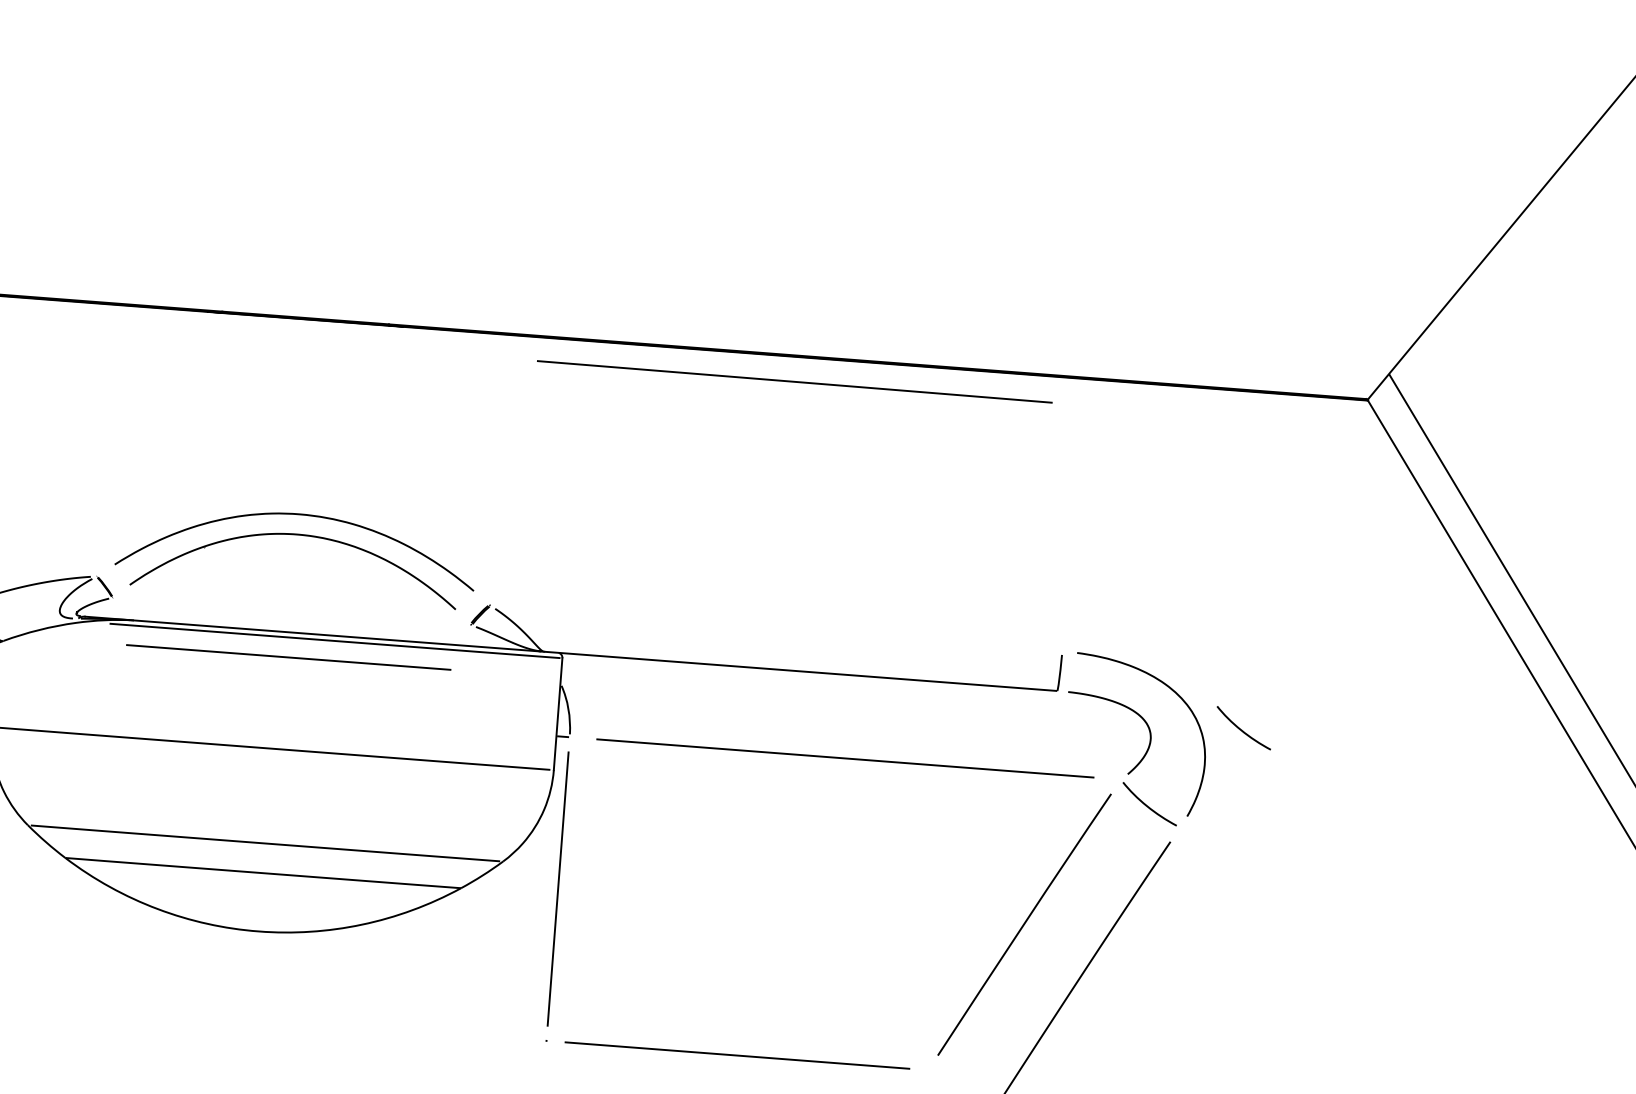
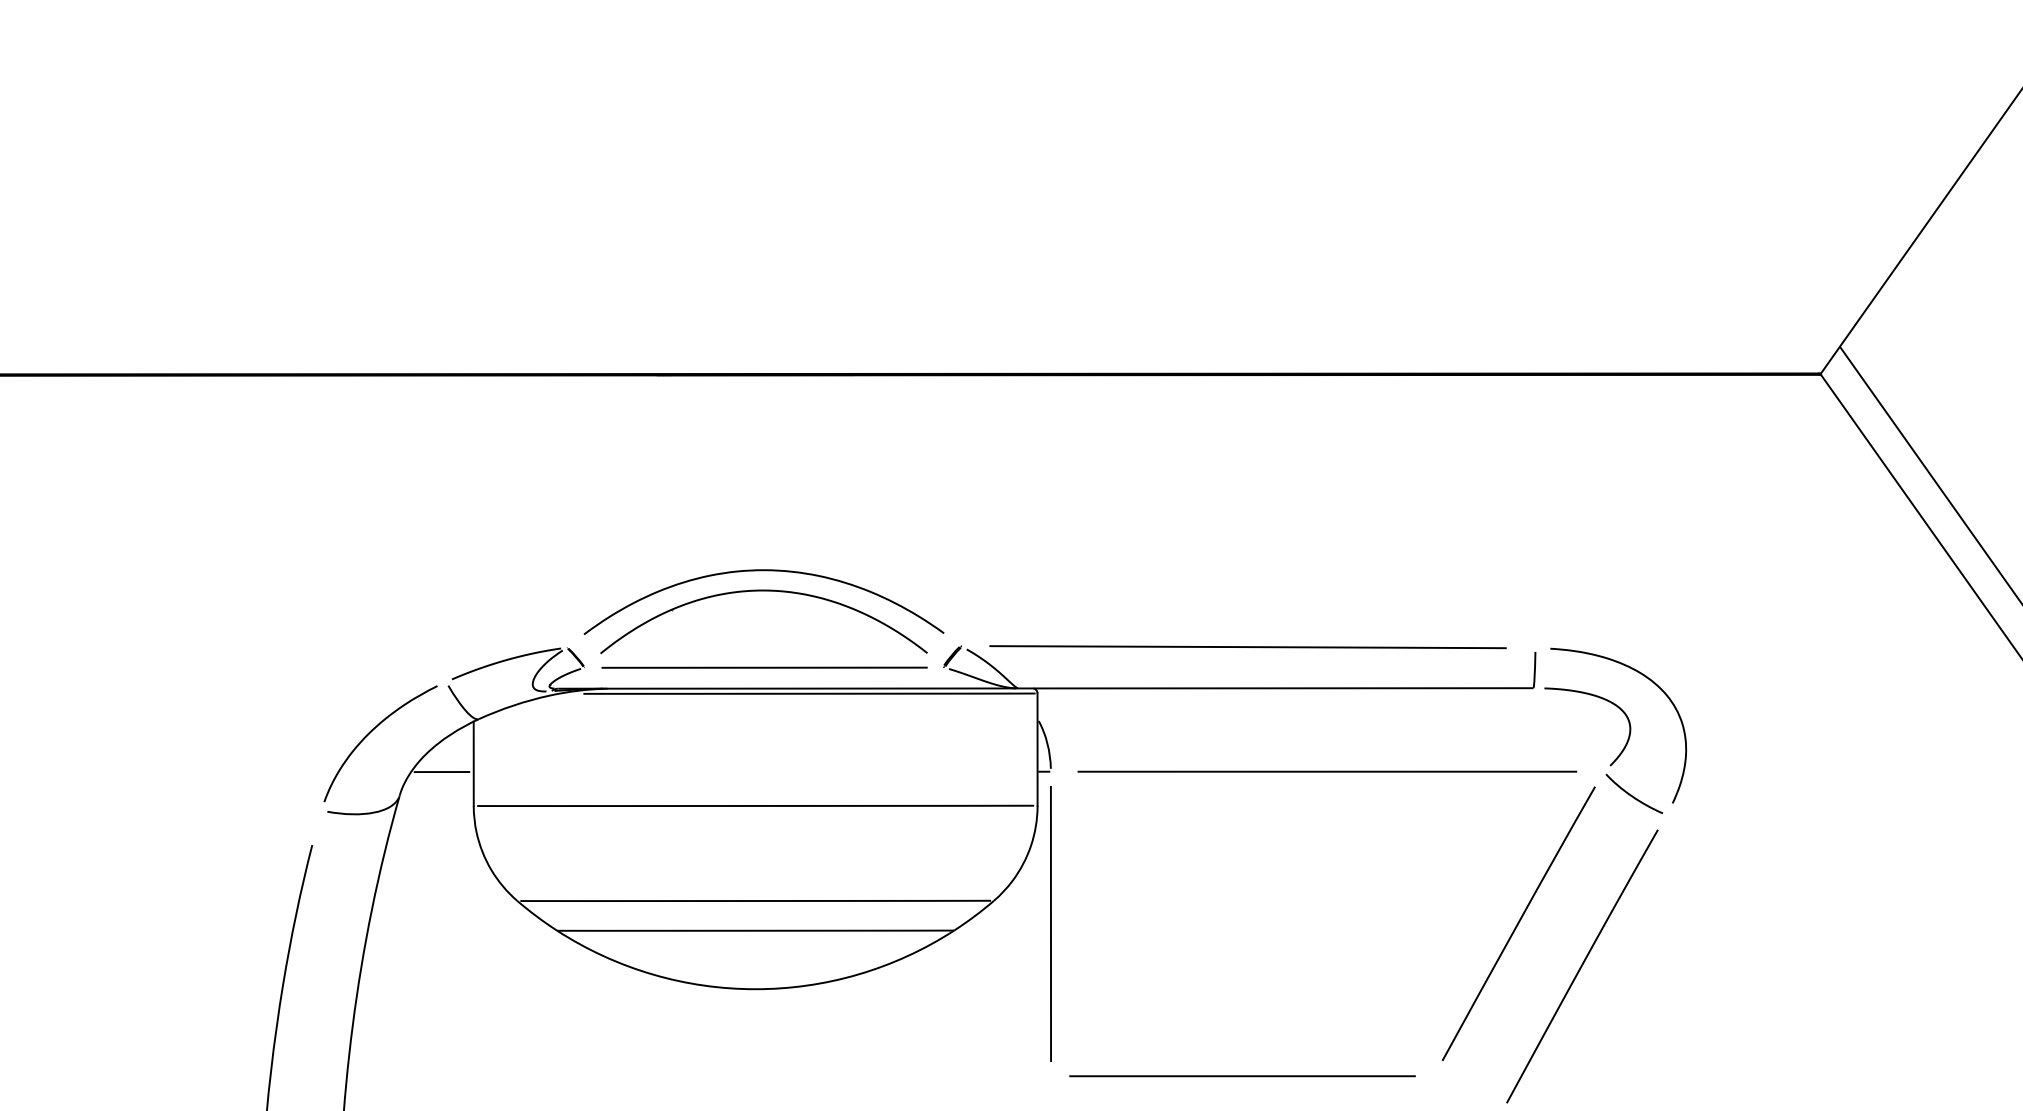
line: (794, 382) -> (1247, 647), moved
line: (288, 657) -> (764, 667), moved
curve: (1241, 729) -> (1720, 712), removed

